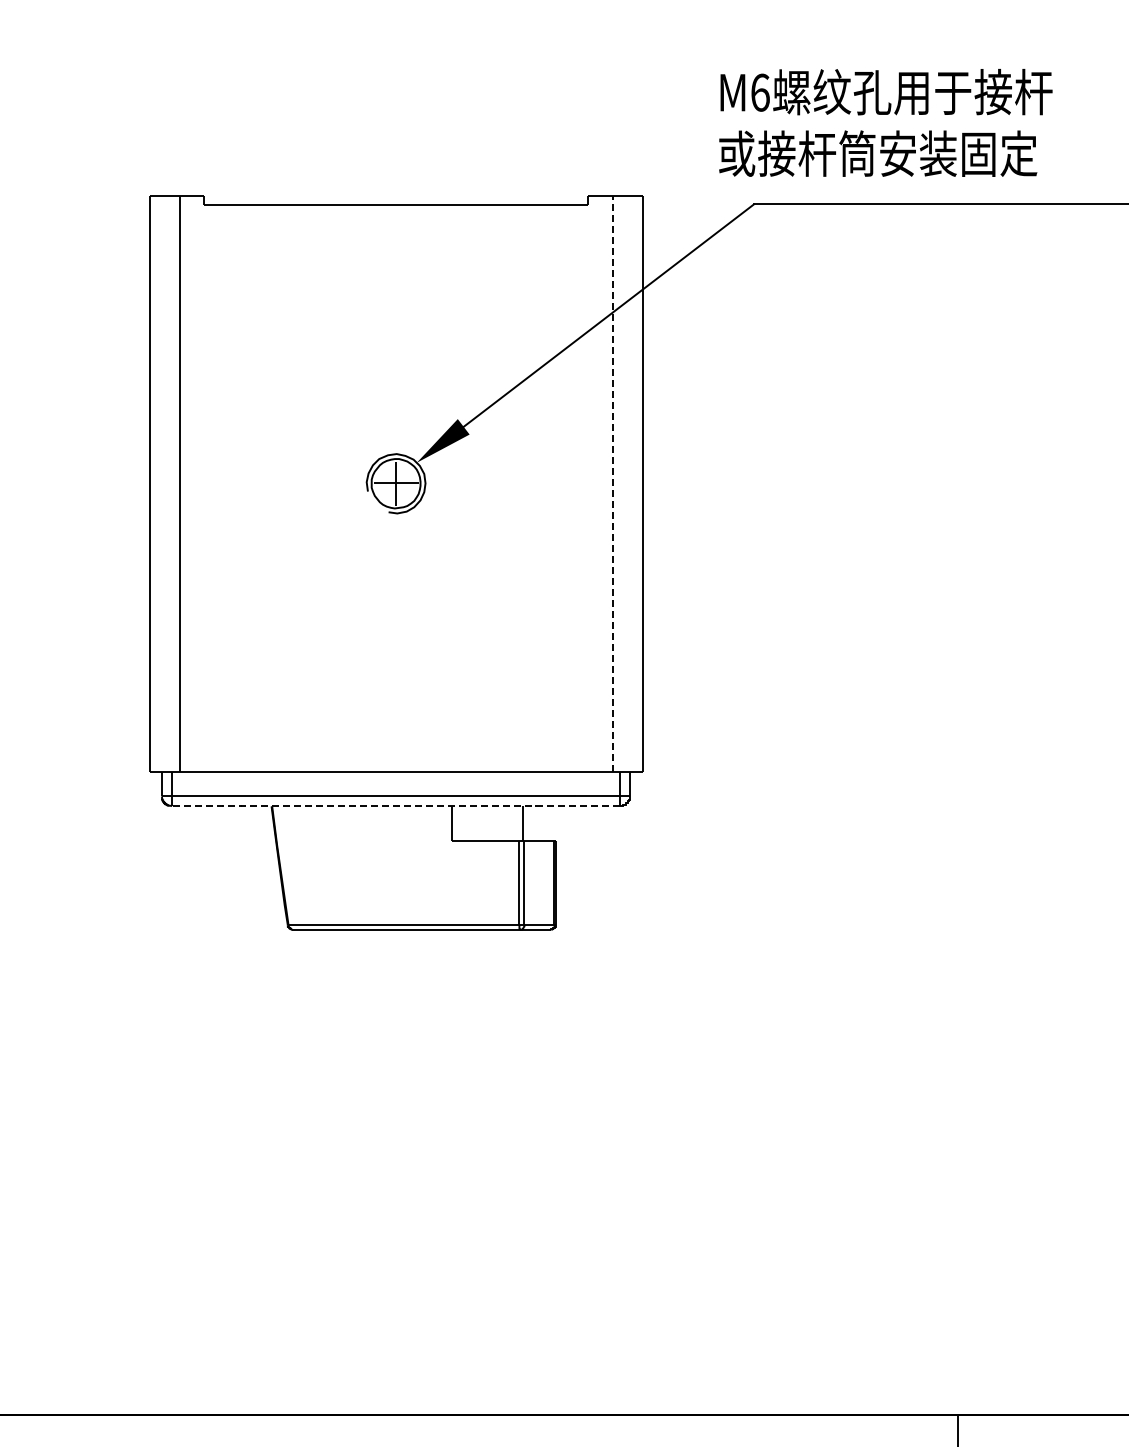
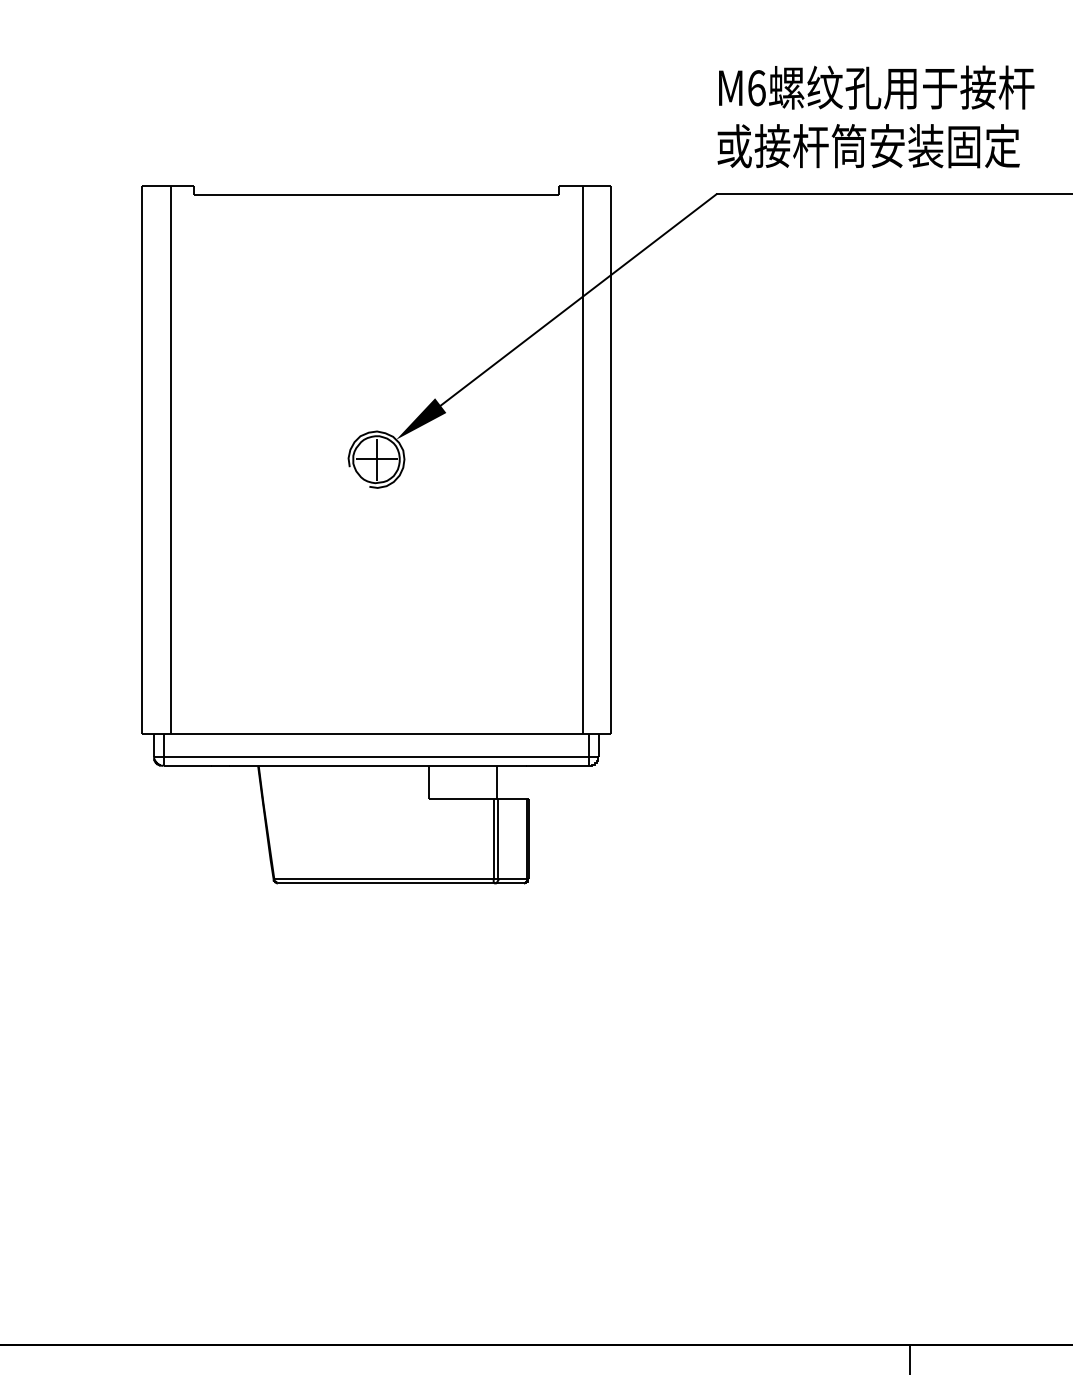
text: (885, 122) -> (875, 116), moved
line: (613, 483) -> (583, 459), dashed -> solid
line: (395, 806) -> (375, 766), dashed -> solid

